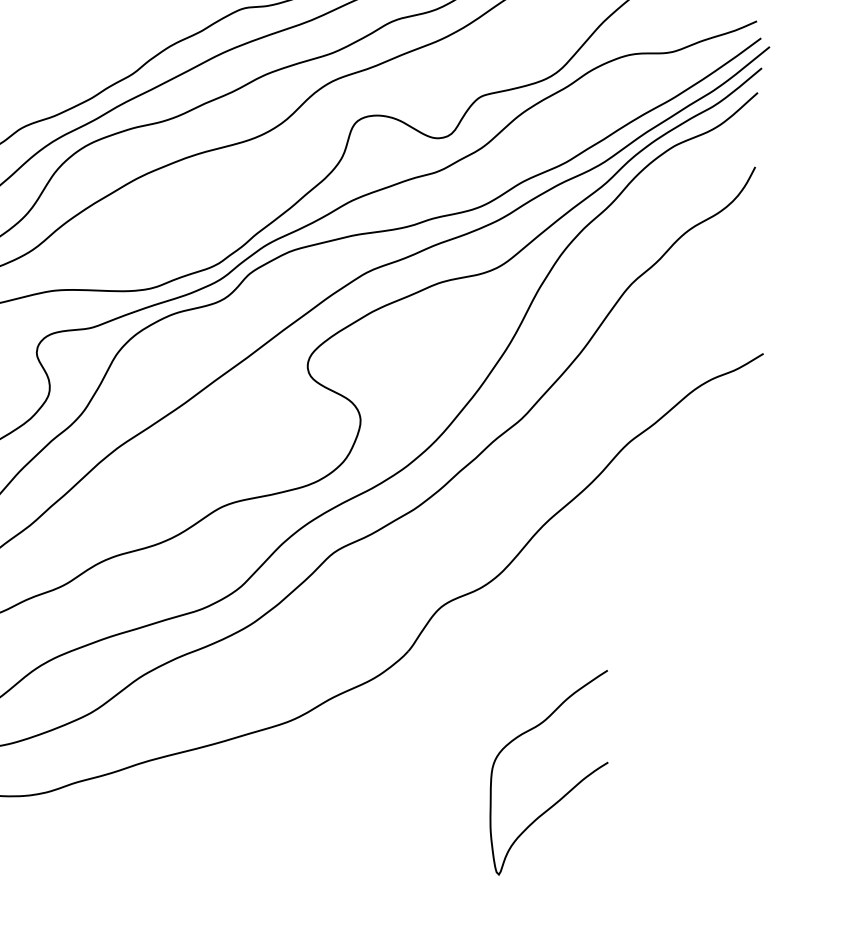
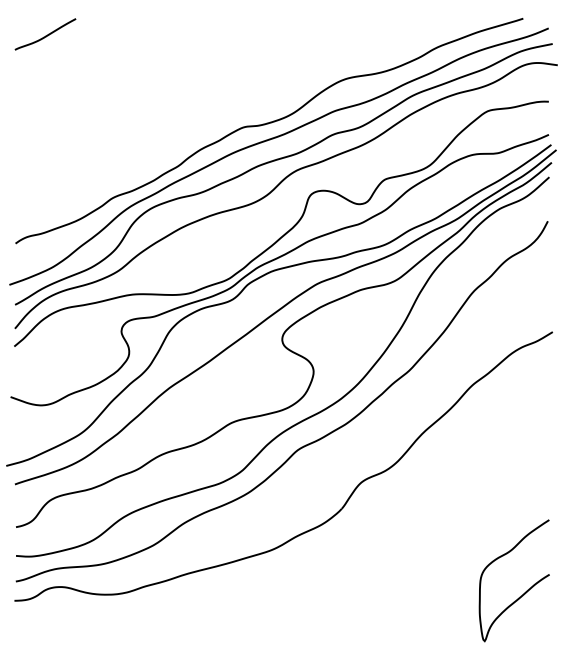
curve: (567, 790) -> (525, 591), moved

